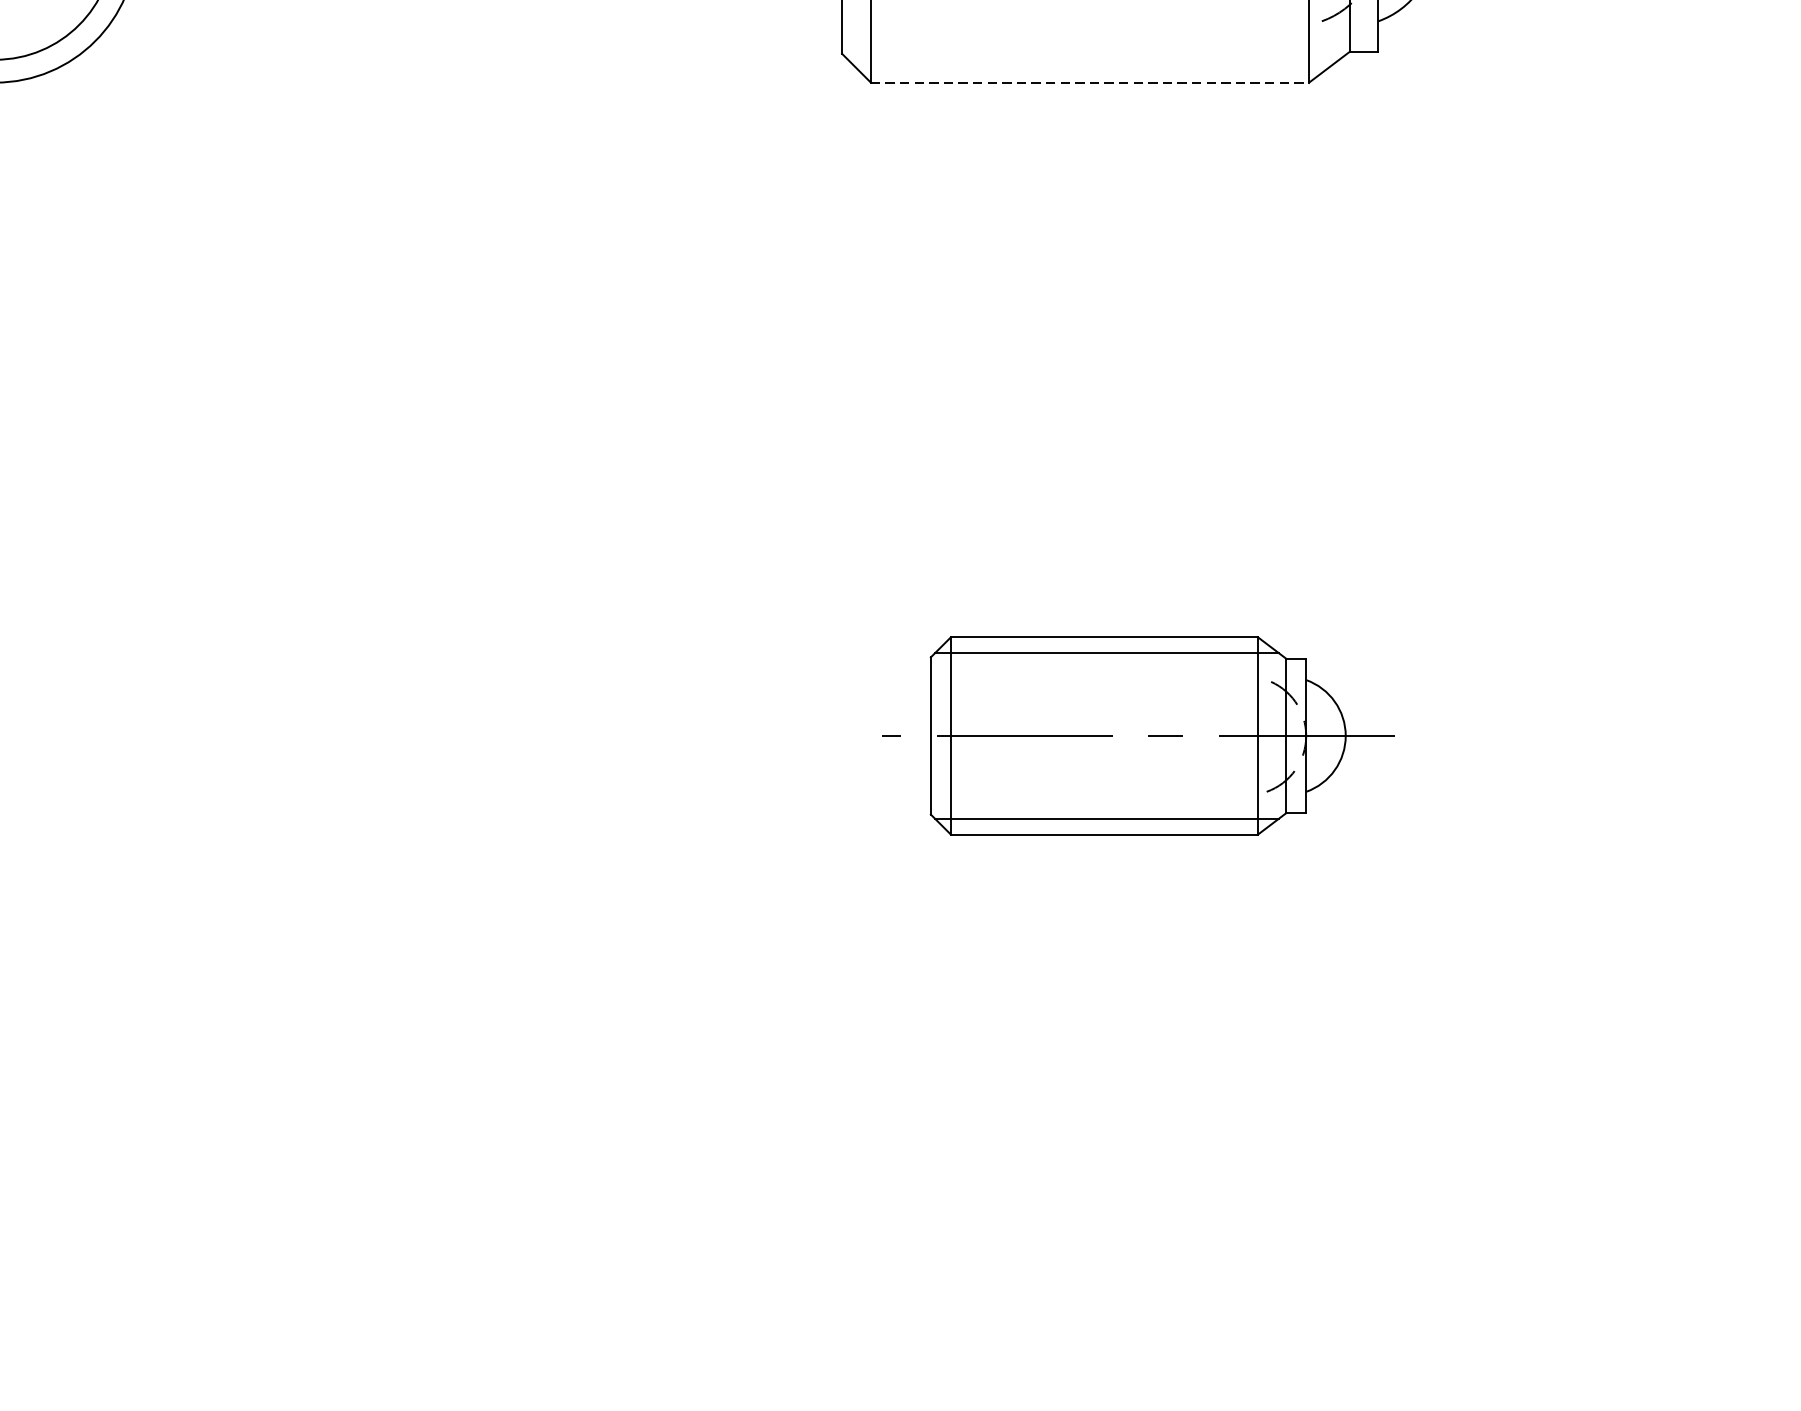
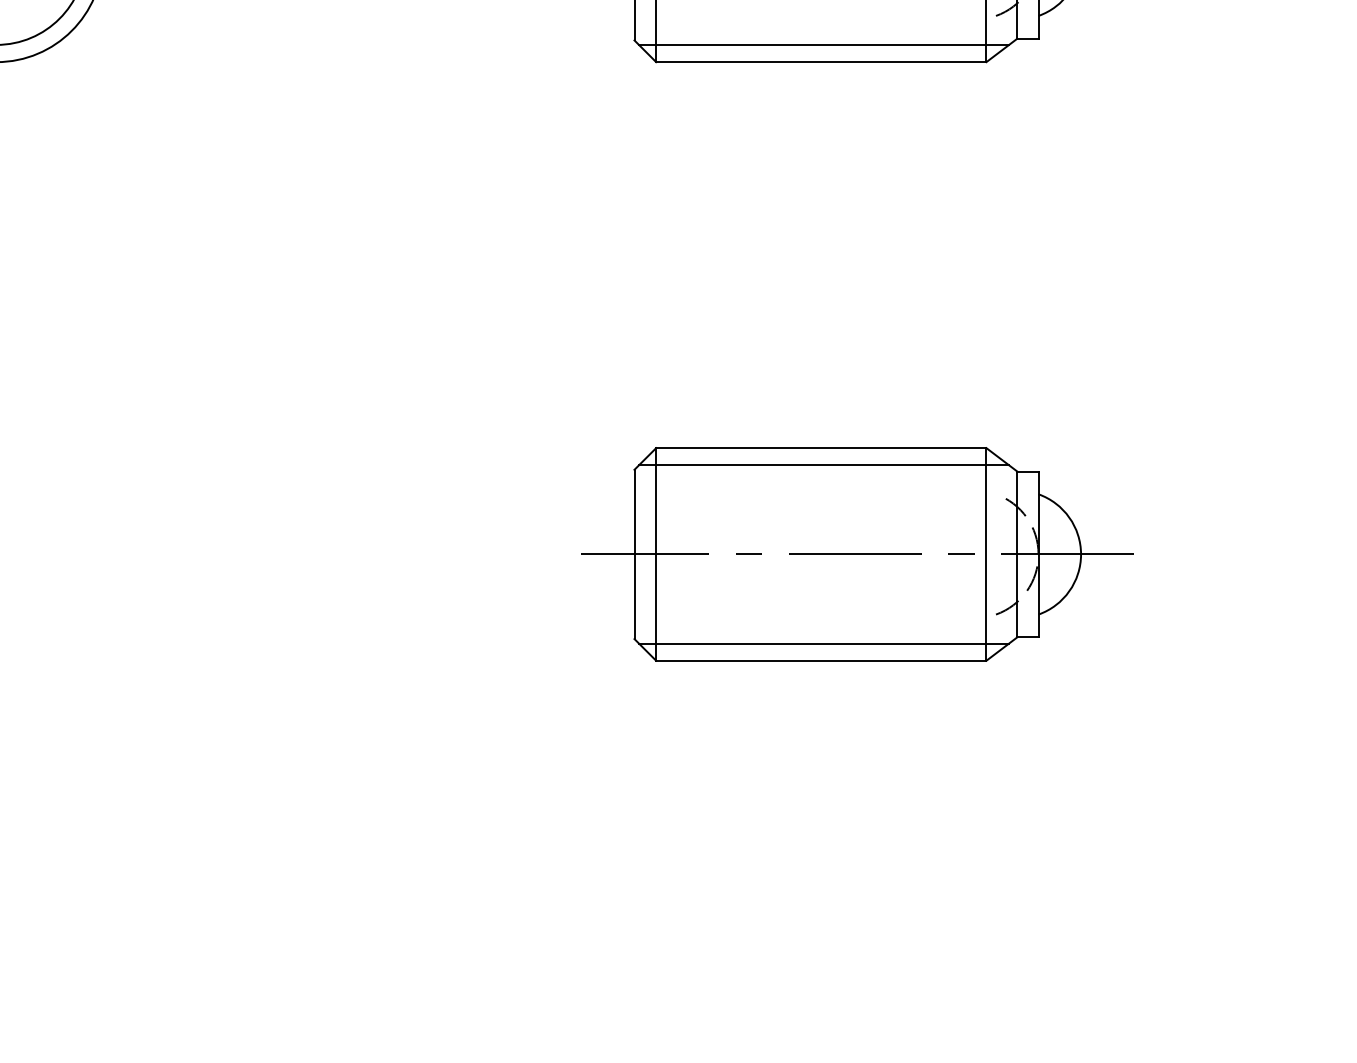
line: (1092, 59) -> (823, 44), added
line: (1090, 83) -> (821, 62), dashed -> solid
part: (1138, 736) -> (857, 554), size x1.43

